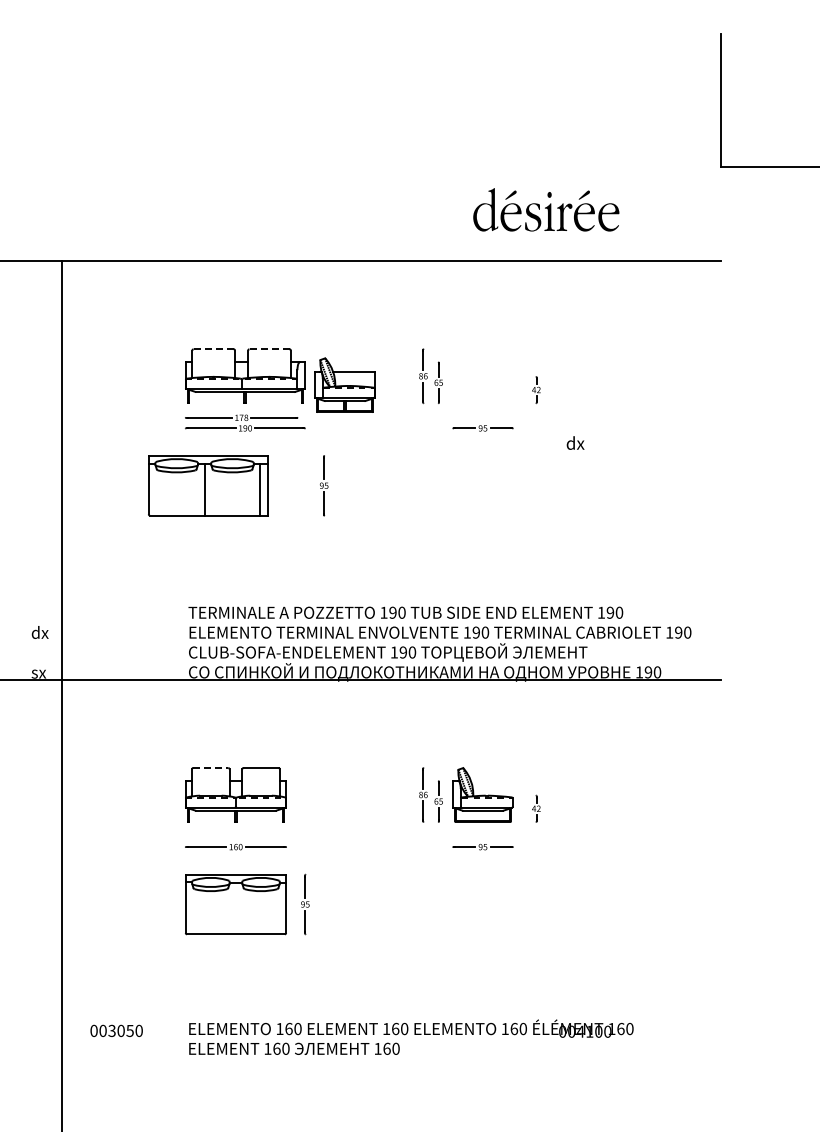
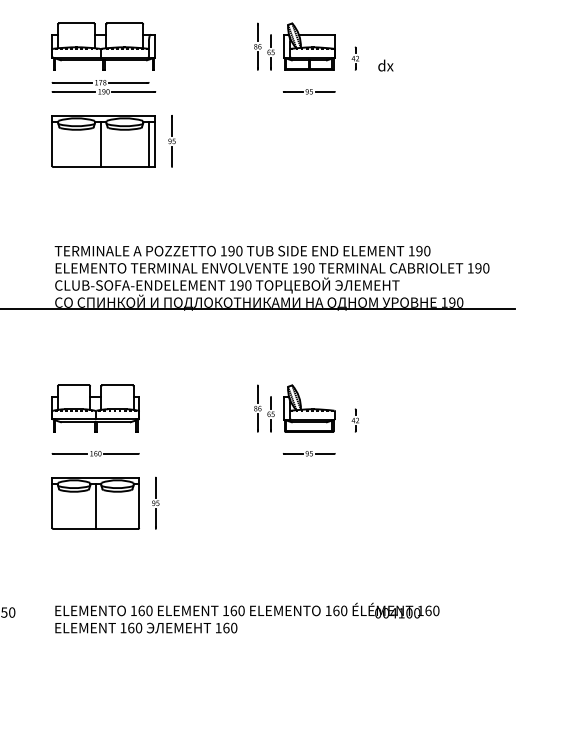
line: (214, 349) -> (77, 23), dashed -> solid
line: (269, 349) -> (124, 23), dashed -> solid
part: (344, 384) -> (308, 46), moved
text: (575, 442) -> (385, 65), moved
part: (208, 485) -> (104, 141), moved
line: (211, 768) -> (74, 385), dashed -> solid
line: (235, 908) -> (95, 506), added

